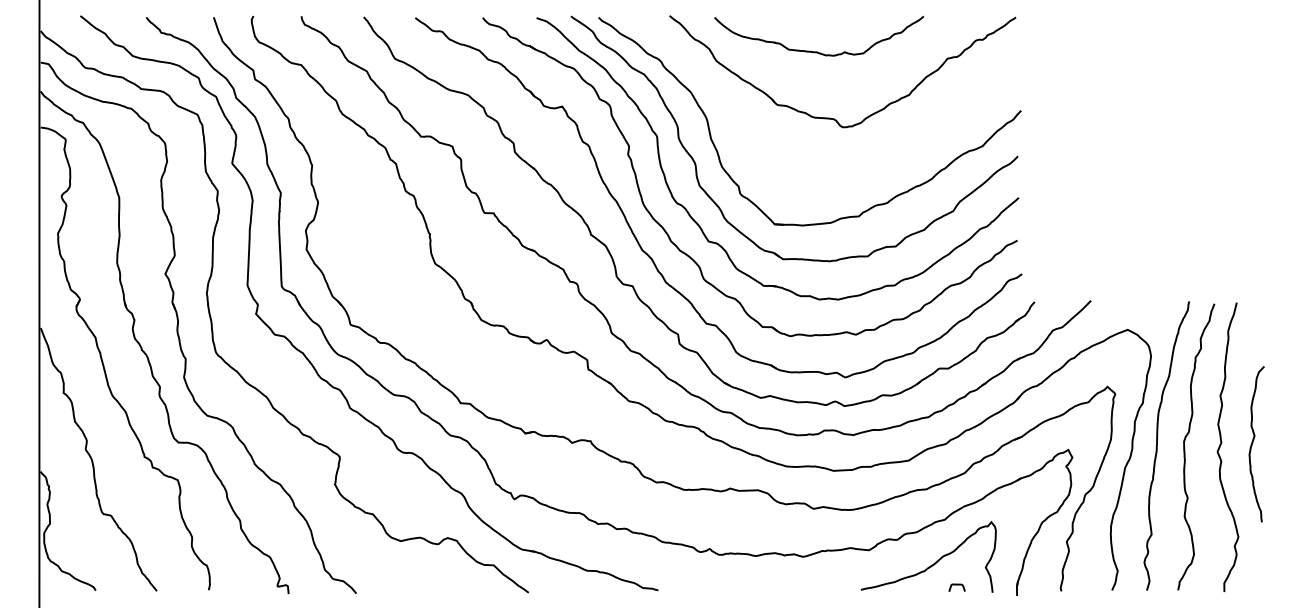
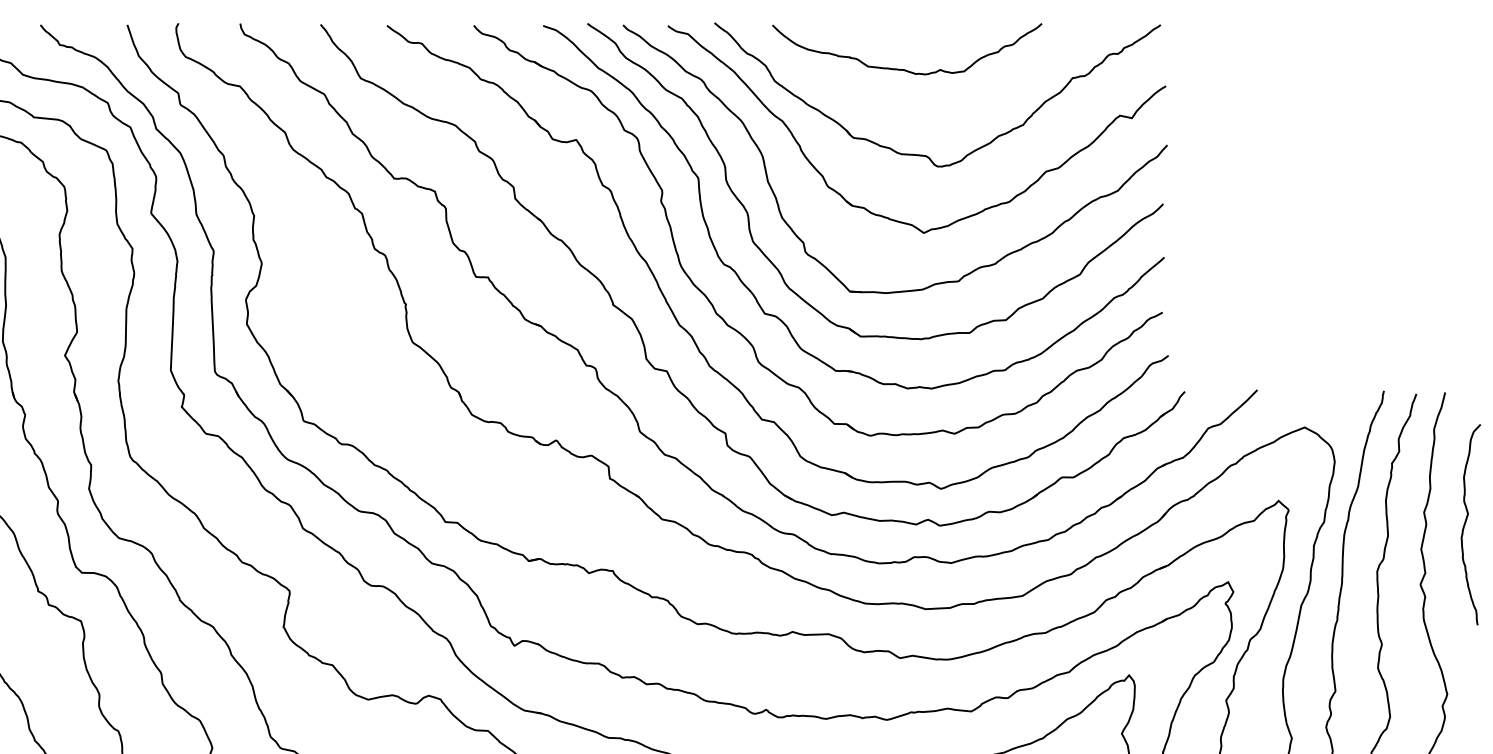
part: (802, 165) -> (885, 215), added
curve: (1253, 443) -> (1466, 523), moved

